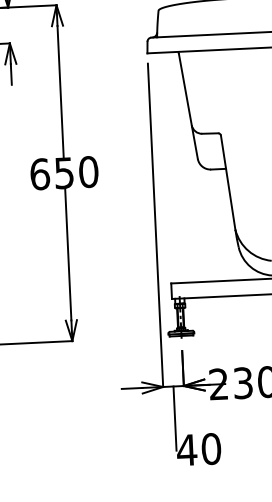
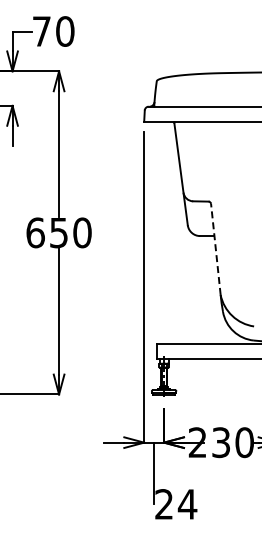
line: (227, 182) -> (215, 249), solid -> dashed
text: (198, 449) -> (175, 504), 40 -> 24

